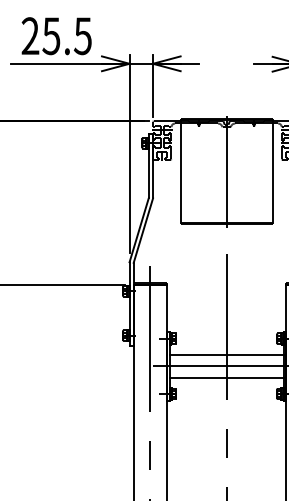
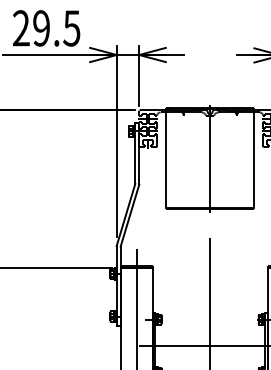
text: (51, 36) -> (41, 28), 25.5 -> 29.5
line: (226, 354) -> (209, 334), removed
line: (226, 377) -> (209, 356), removed

